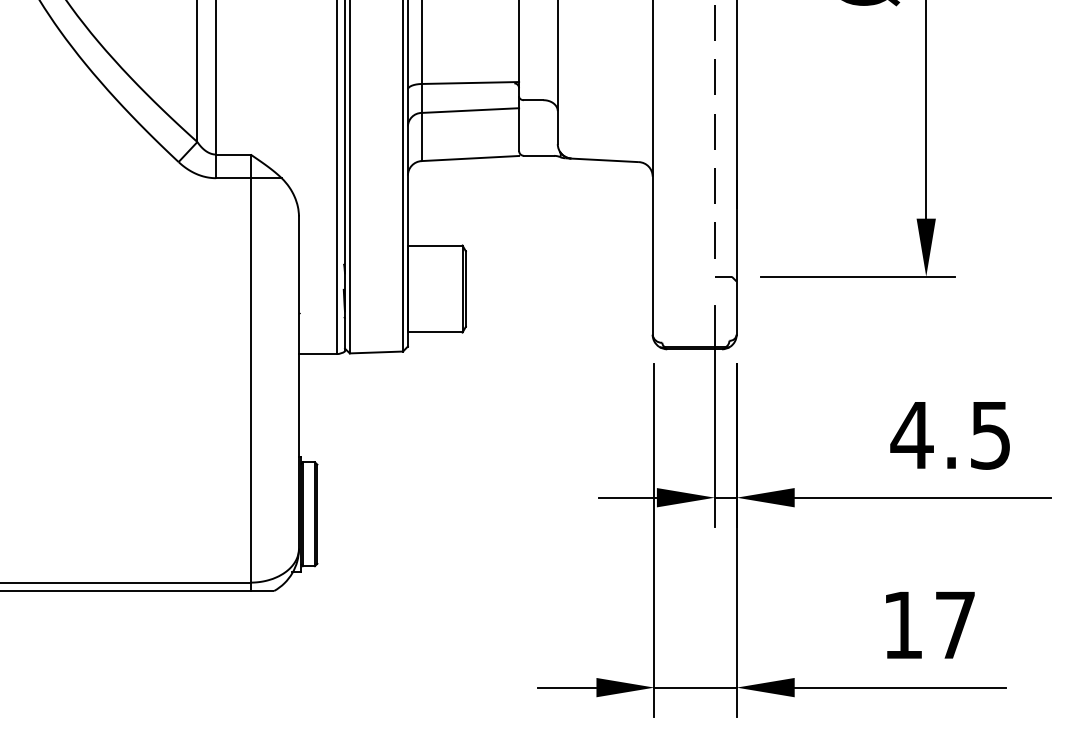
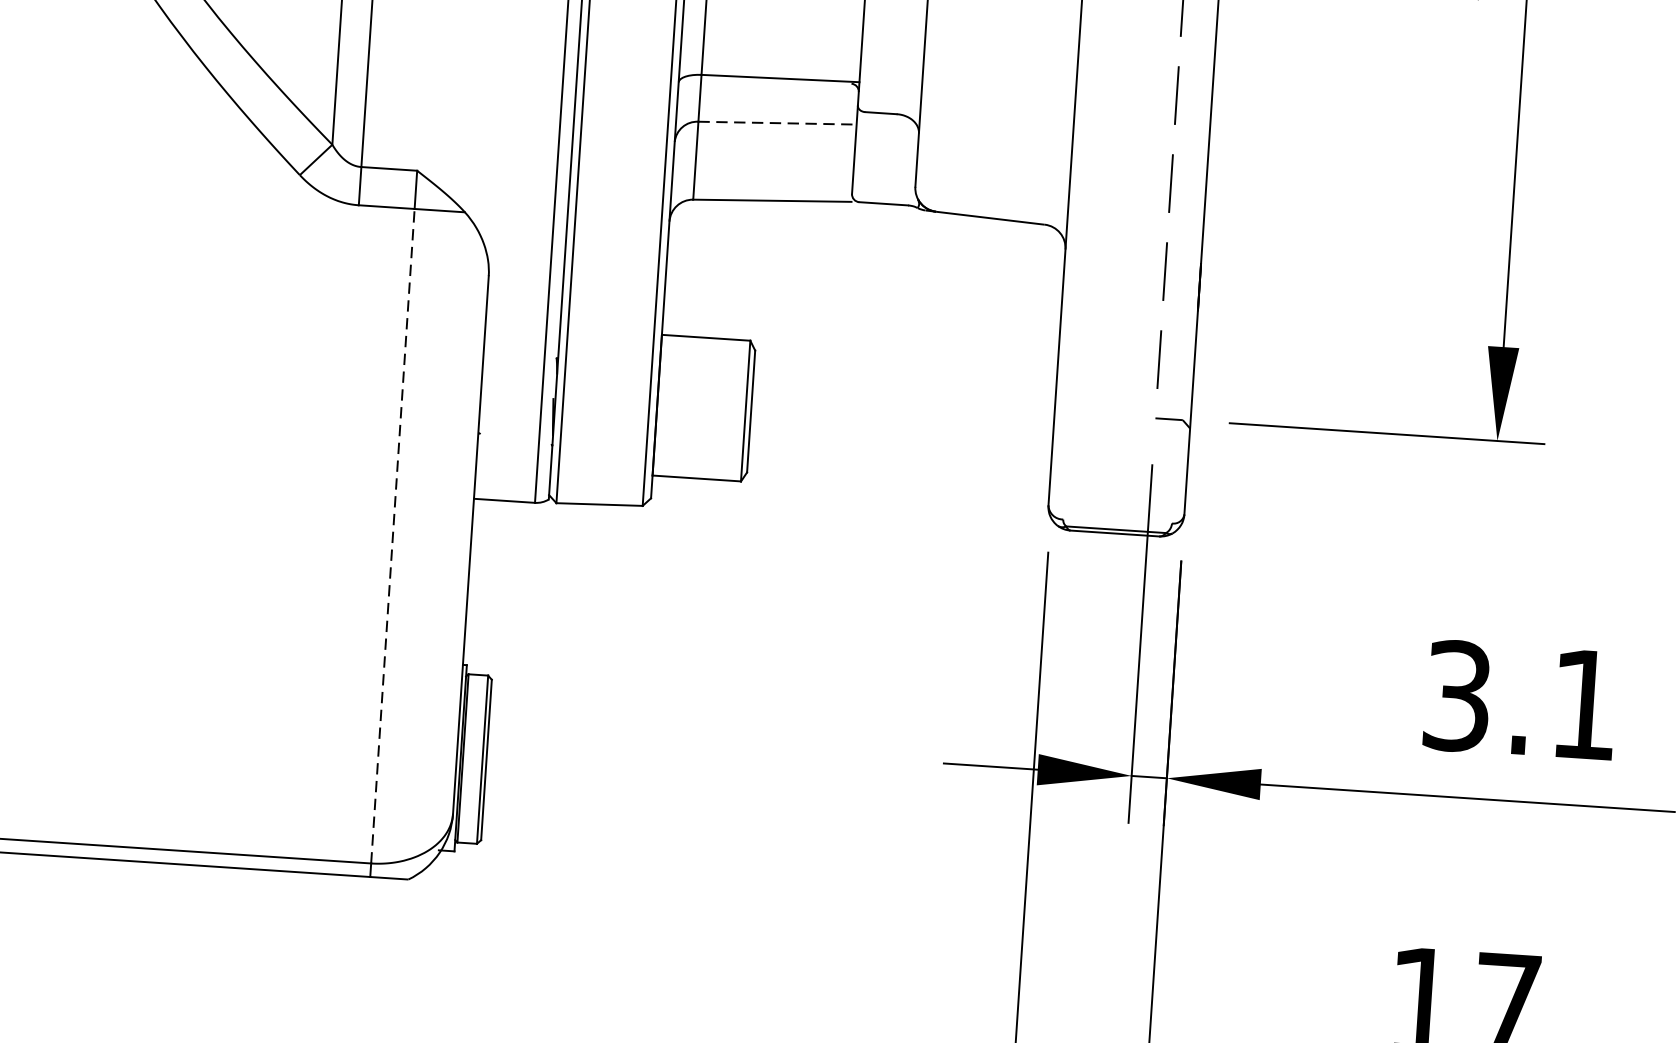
line: (470, 110) -> (777, 123), solid -> dashed
line: (250, 379) -> (392, 534), solid -> dashed
text: (949, 434) -> (1518, 698), 4.5 -> 3.1

